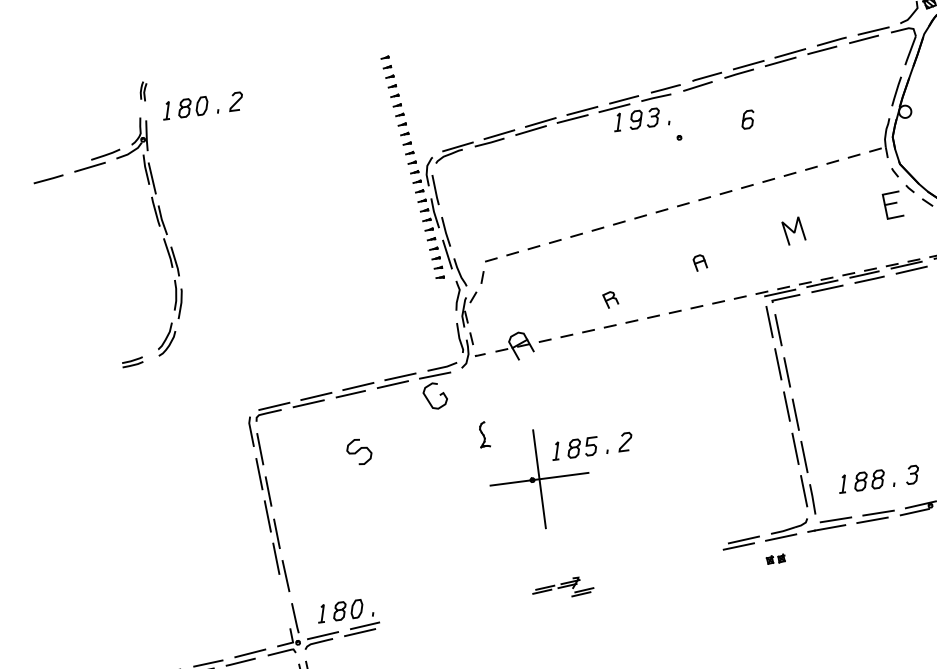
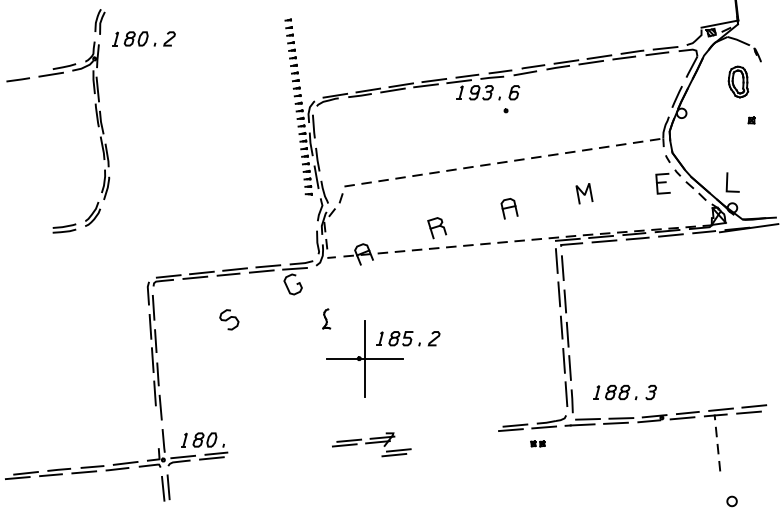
part: (143, 90) -> (99, 21), size x1.67
curve: (748, 119) -> (514, 92), moved
part: (700, 262) -> (509, 208), size x1.67
part: (611, 300) -> (437, 228), size x1.67
part: (132, 362) -> (64, 228), size x1.43
part: (562, 588) -> (371, 444), size x1.67

